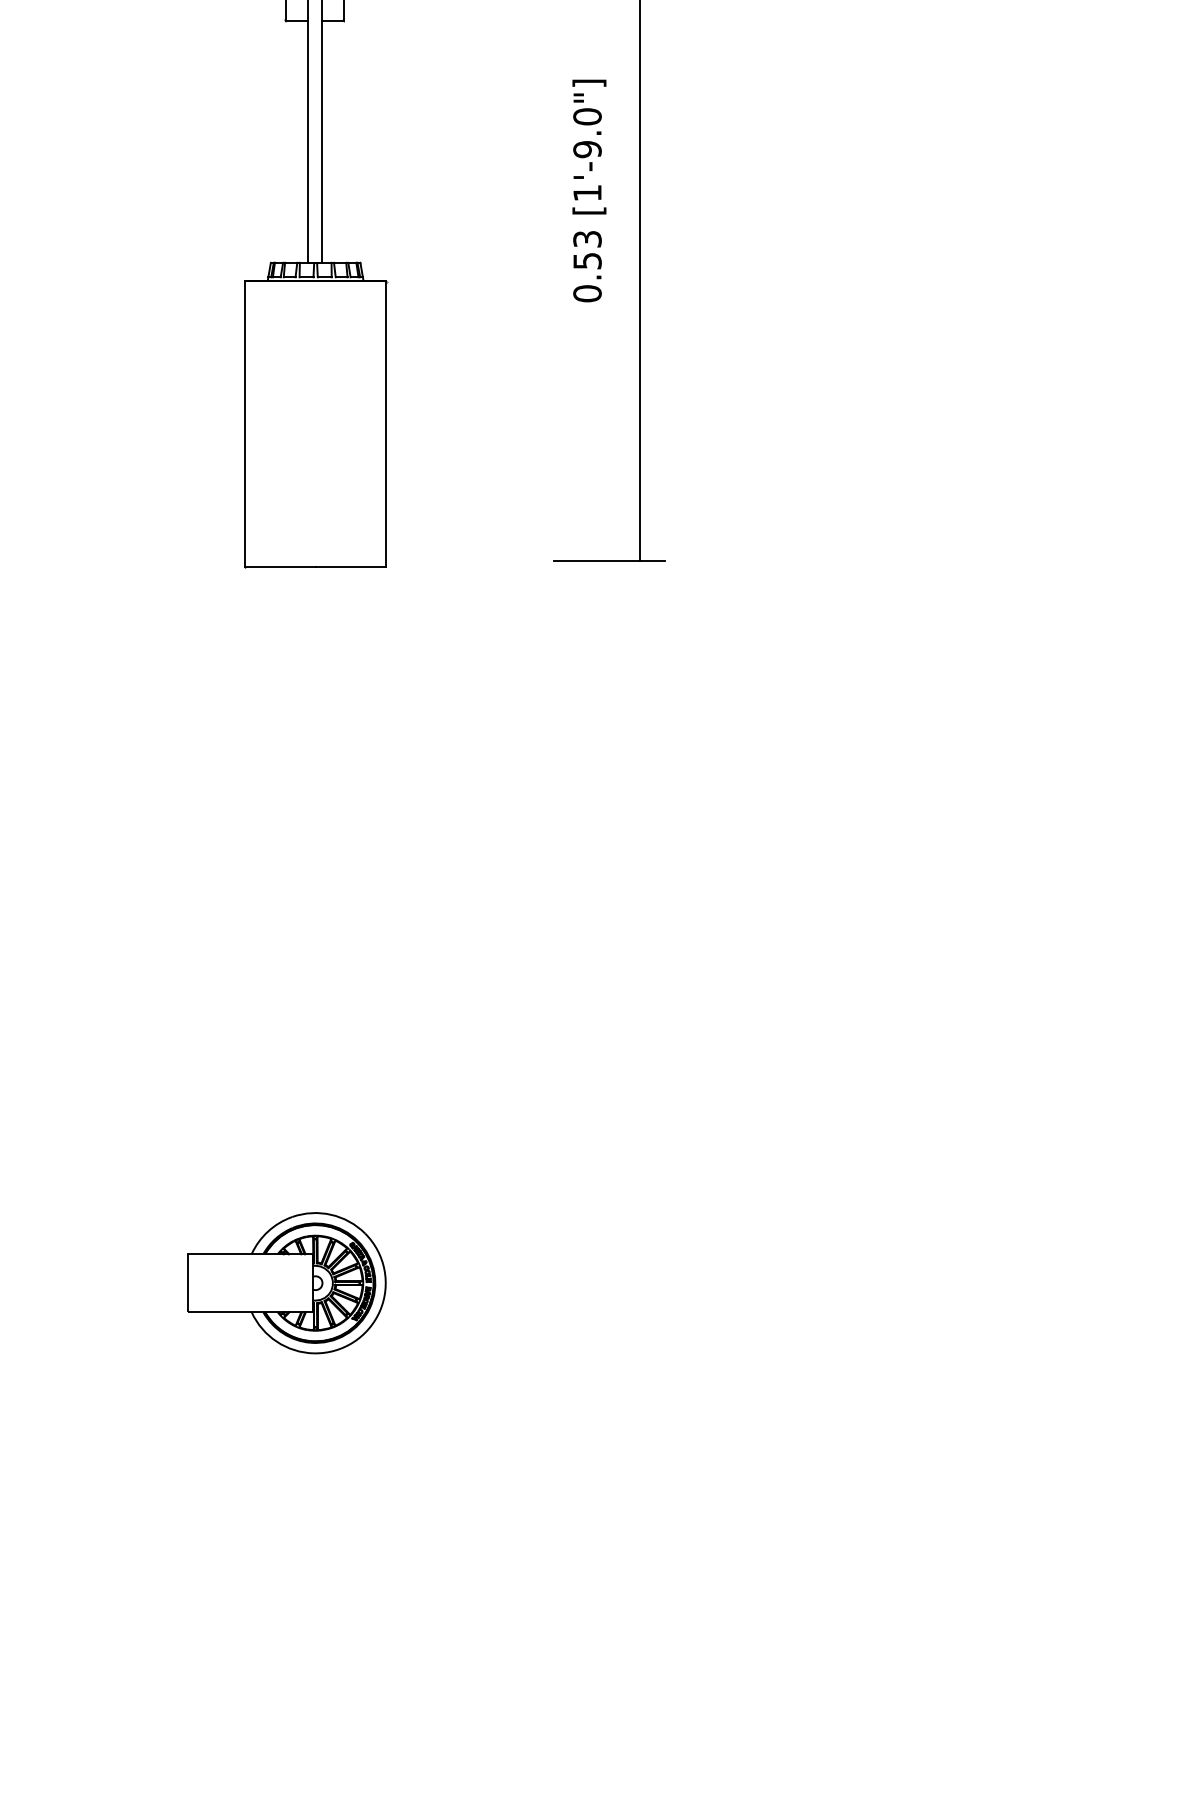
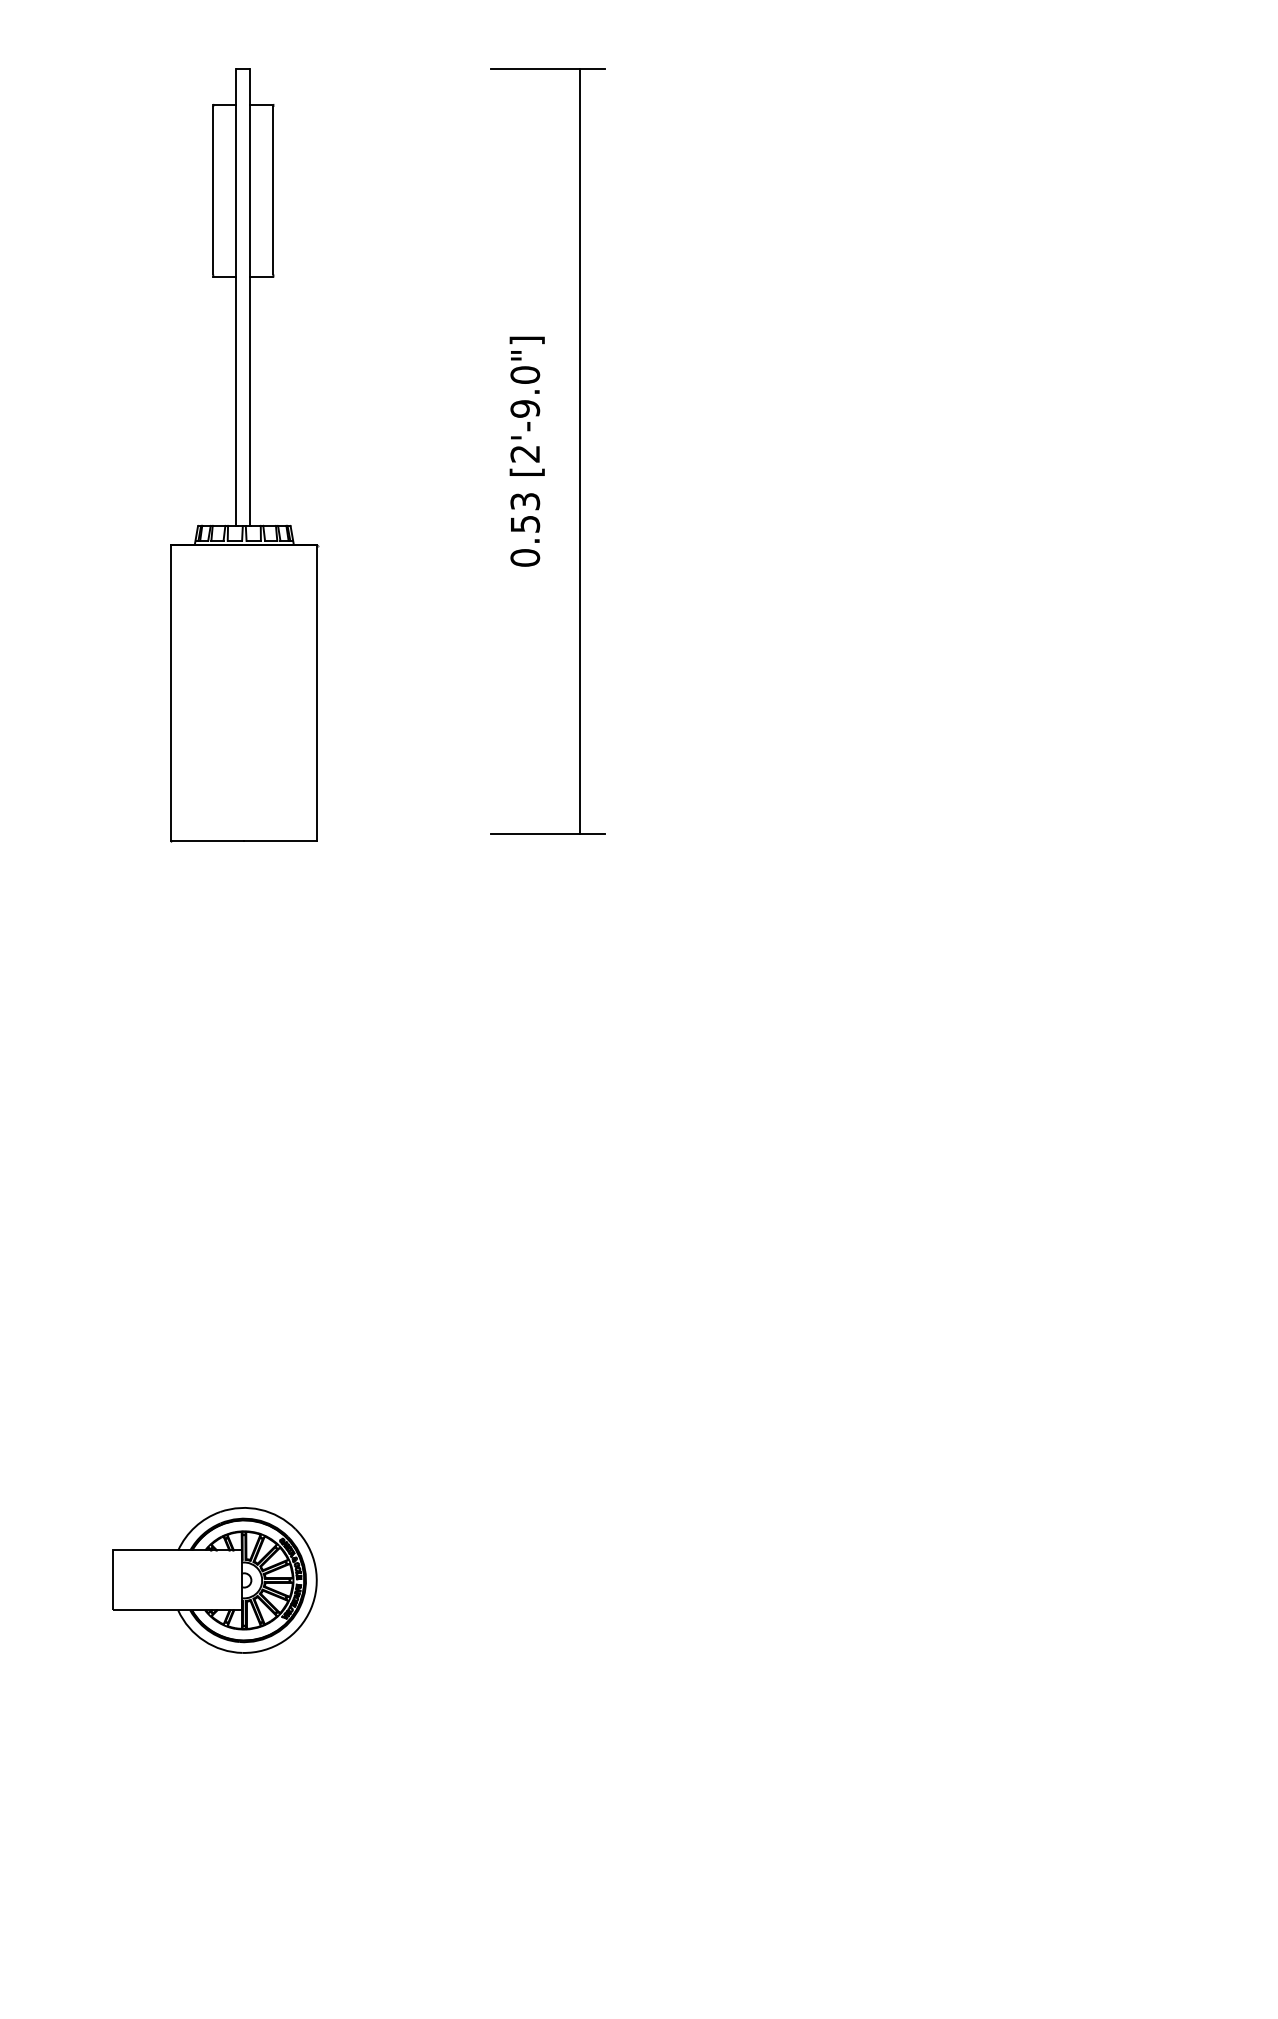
text: (586, 193) -> (524, 454), [1'-9.0"] -> [2'-9.0"]

